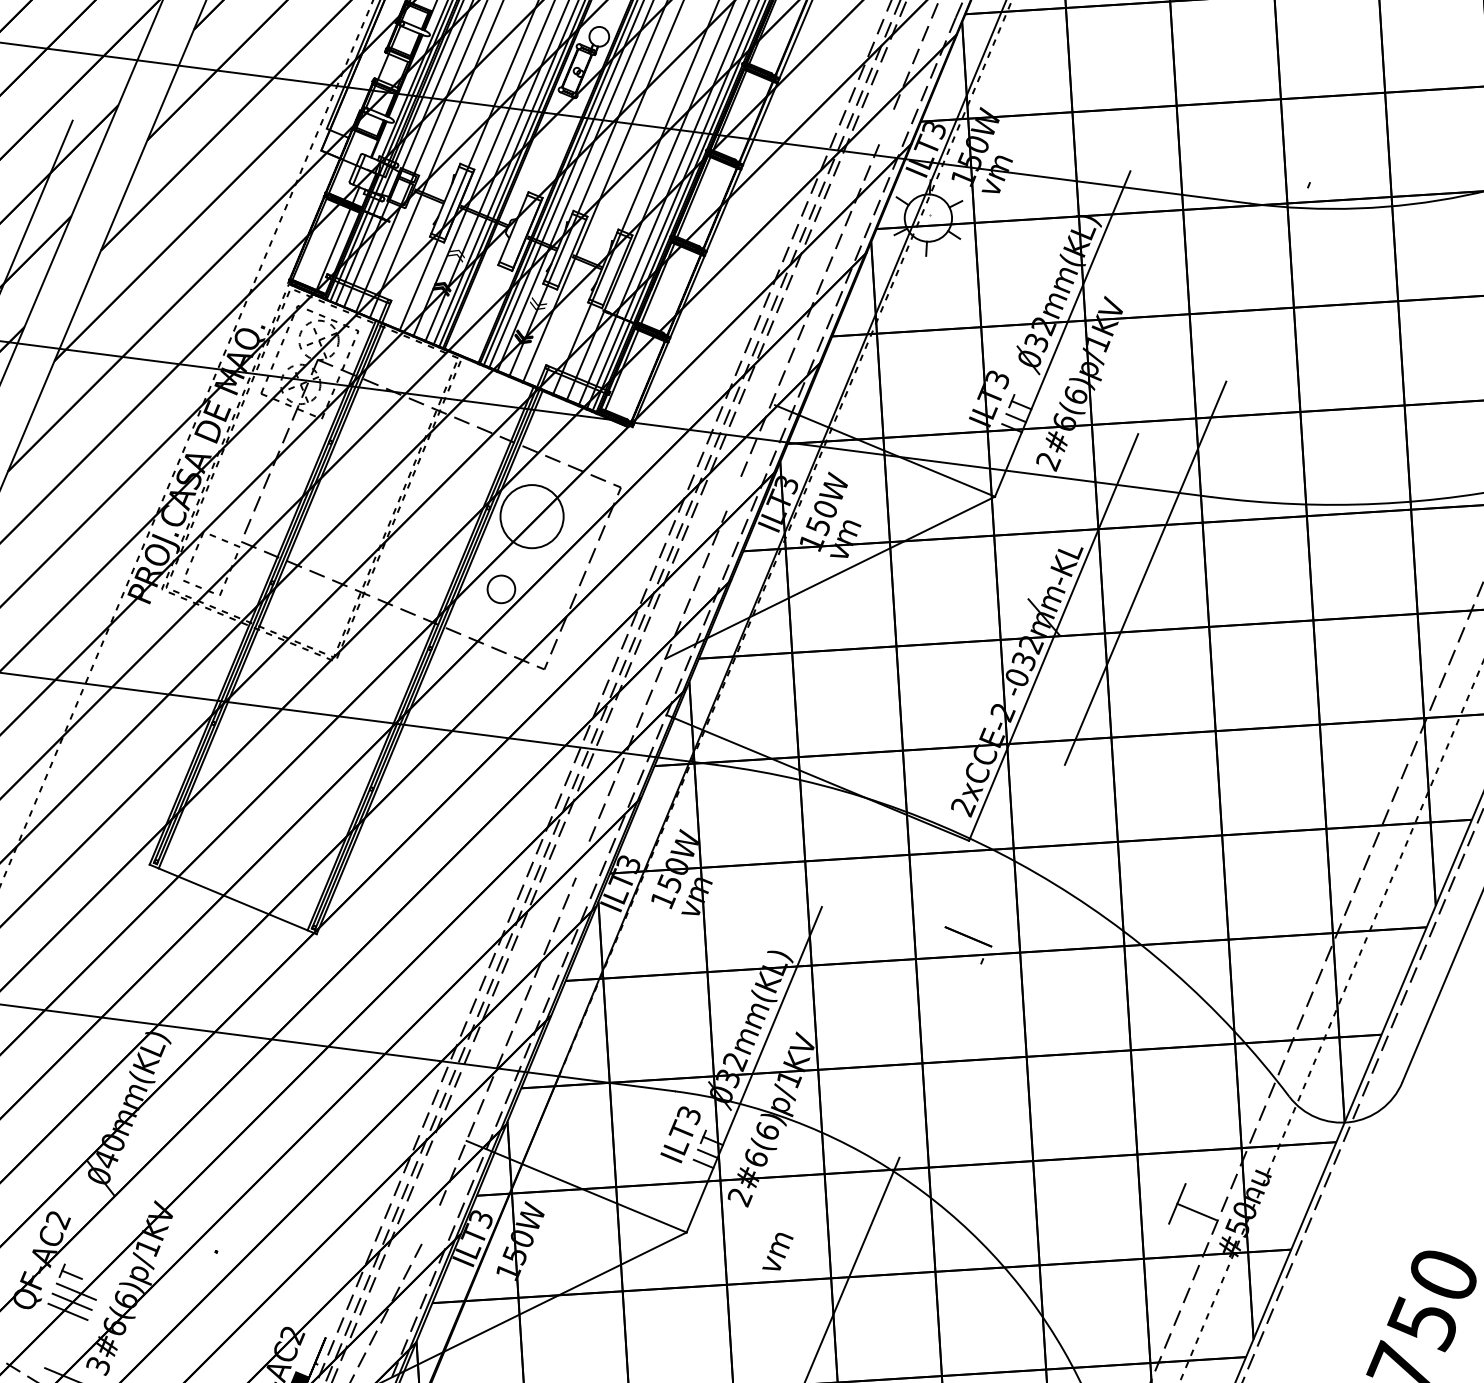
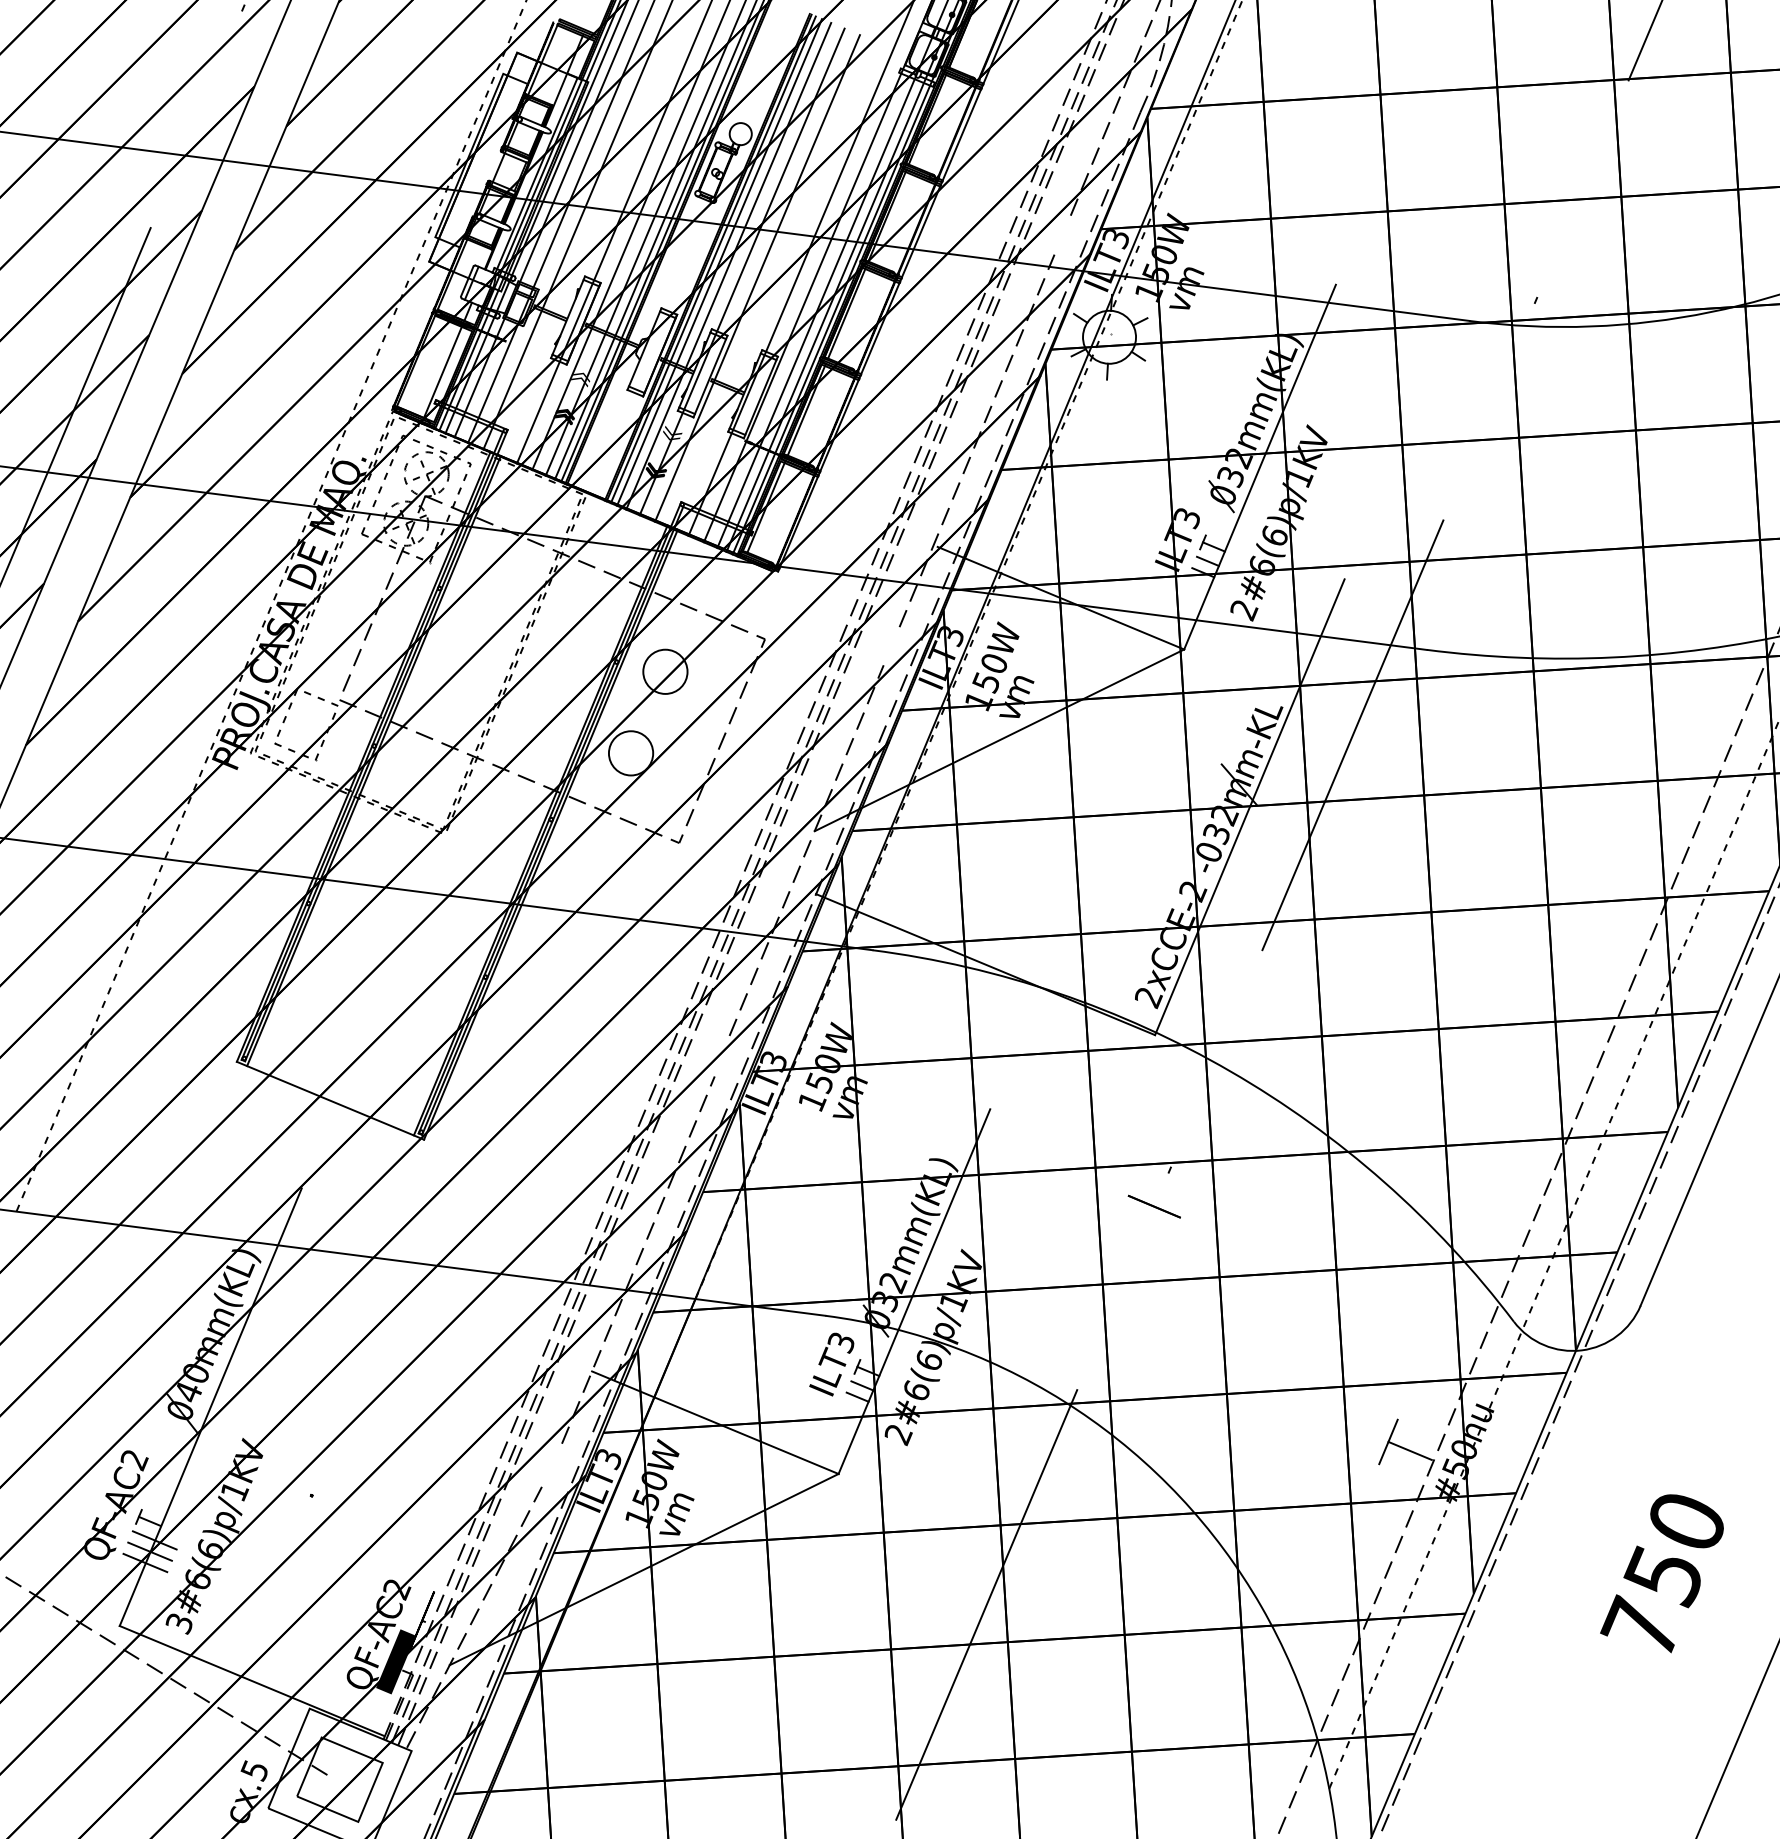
circle: (532, 516) -> (665, 671), size x0.62
circle: (500, 589) -> (630, 753), size x1.43
line: (967, 936) -> (1153, 1206), moved
line: (126, 1172) -> (210, 1406), added
text: (777, 1251) -> (676, 1514), moved

